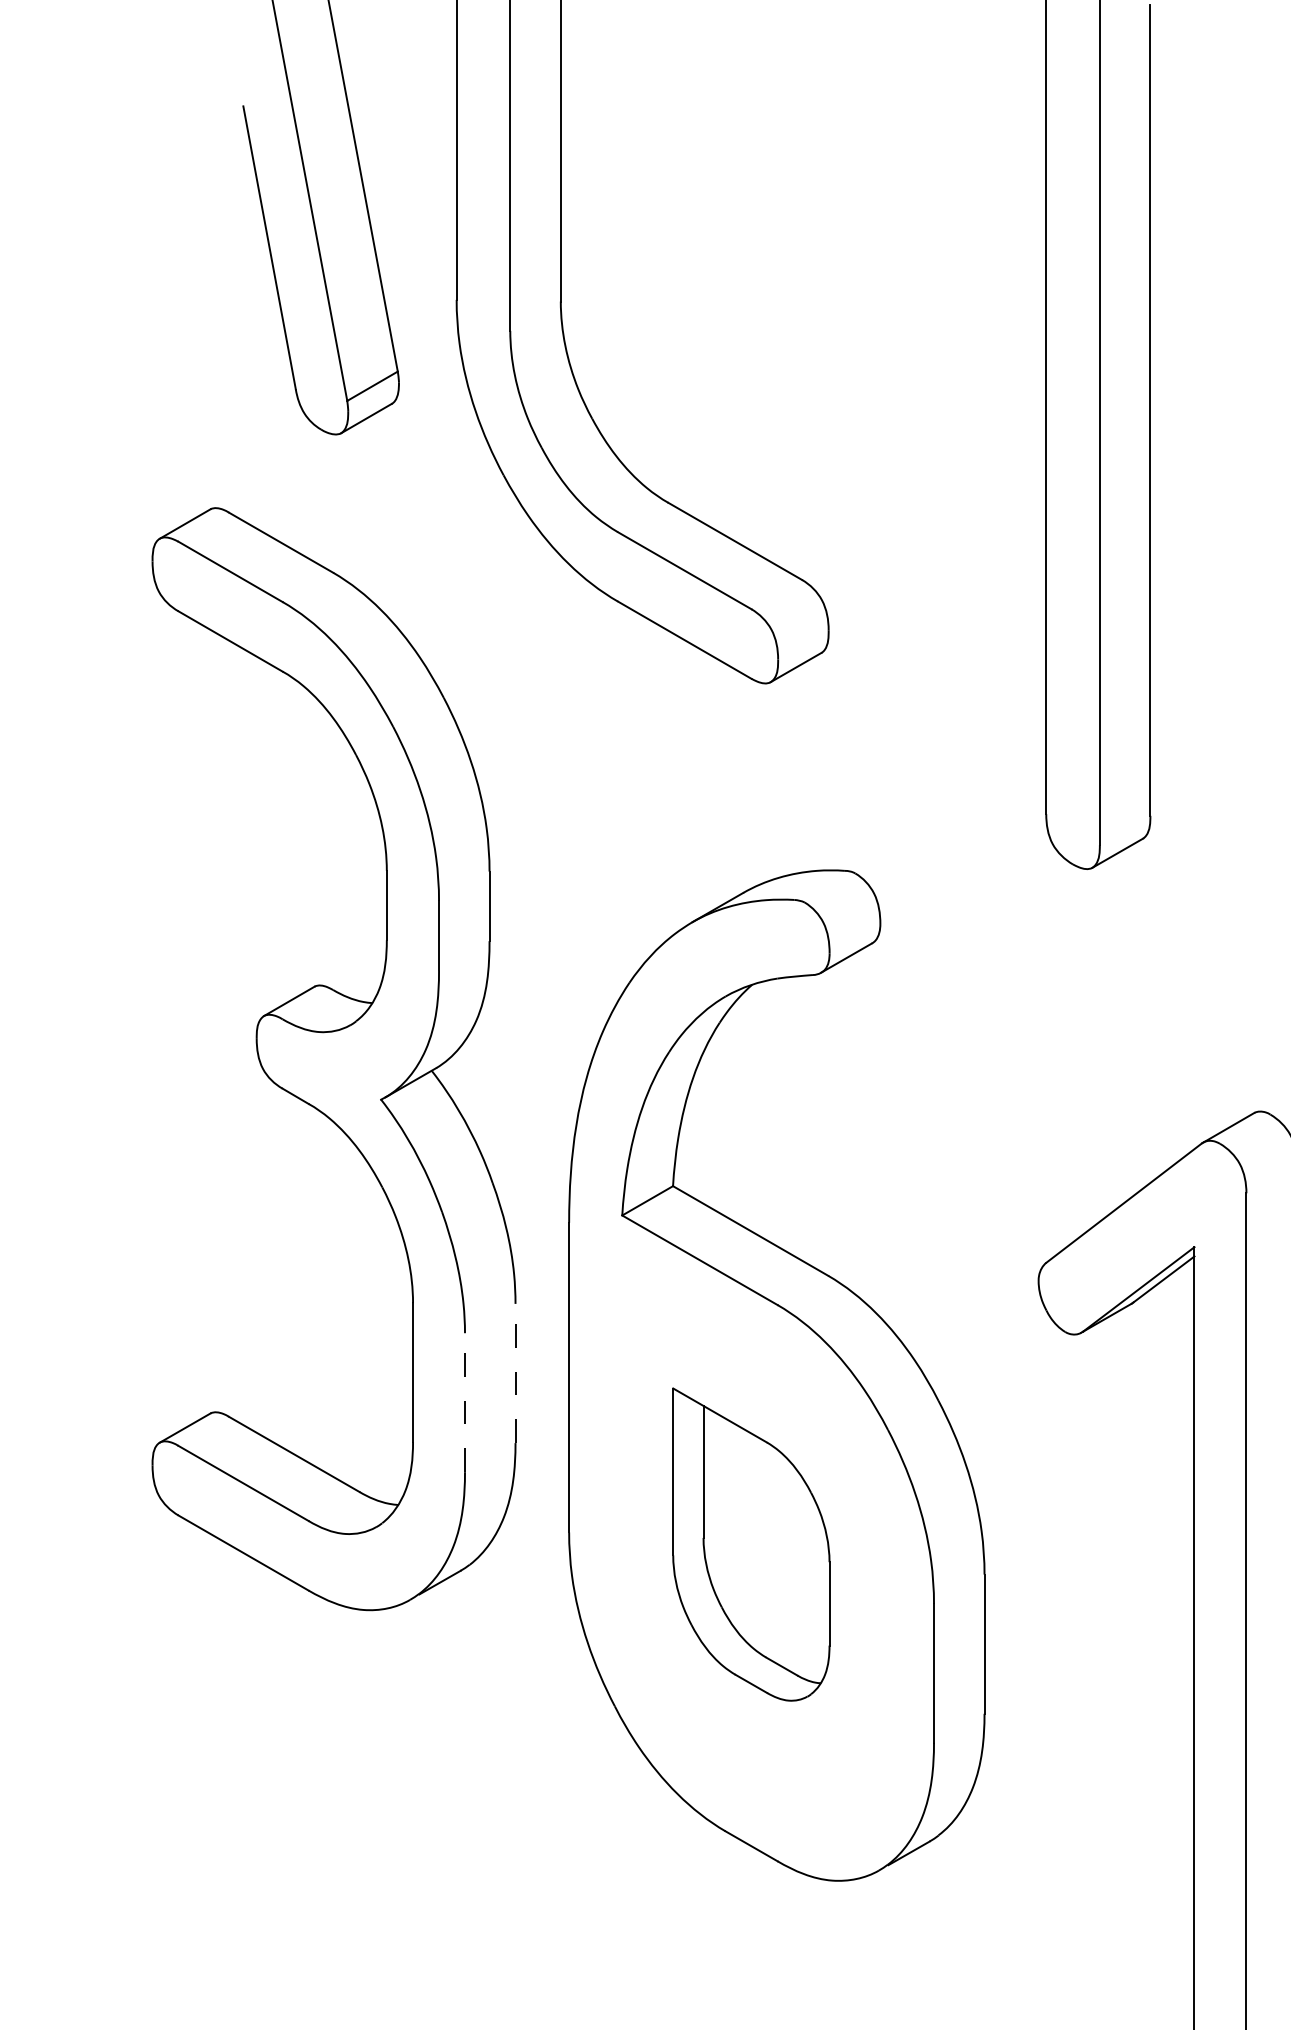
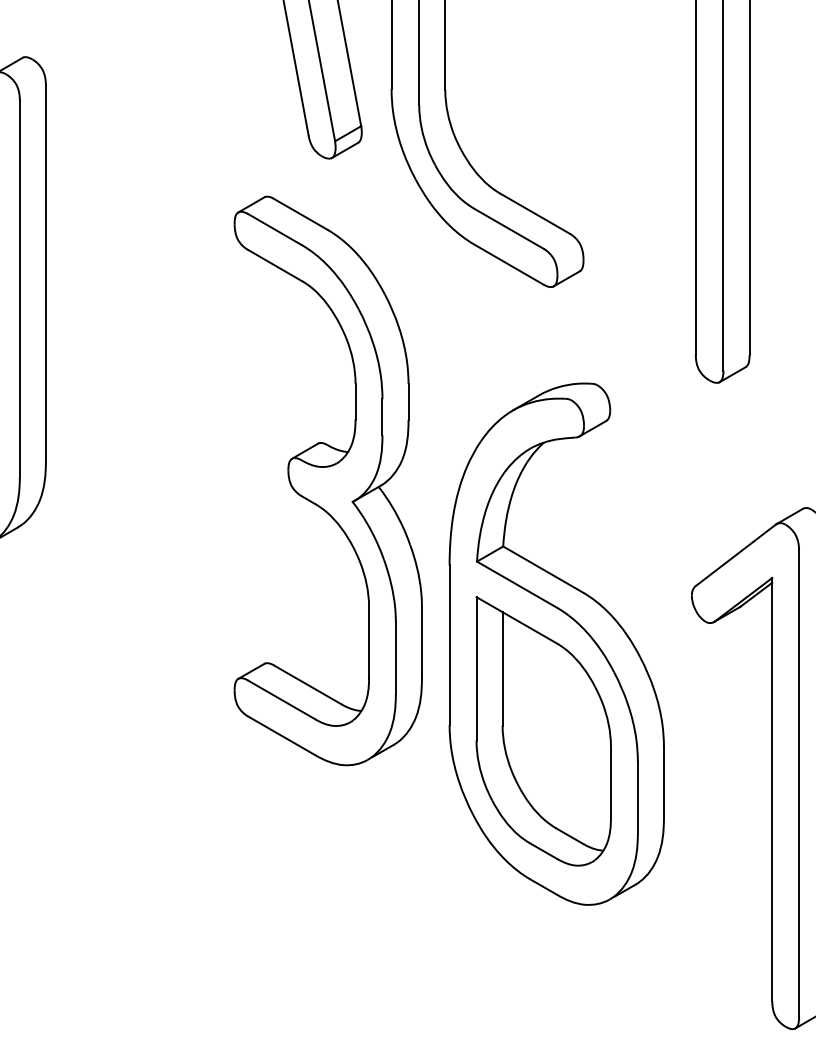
line: (514, 1374) -> (421, 643), dashed -> solid
line: (464, 1403) -> (395, 658), dashed -> solid
part: (751, 1544) -> (543, 731), size x1.67

